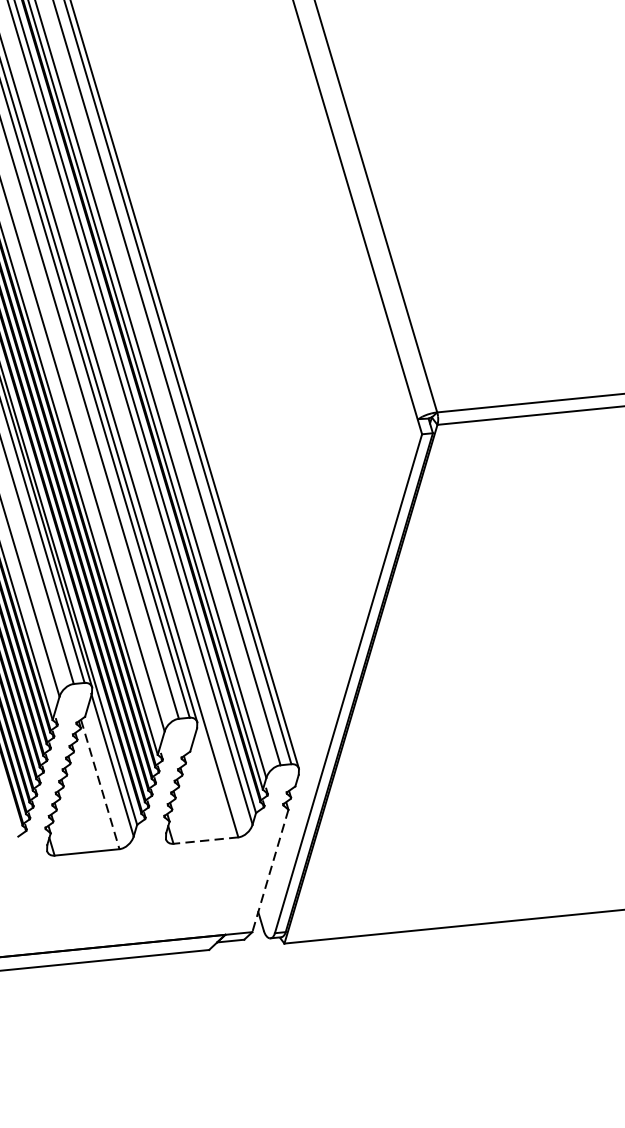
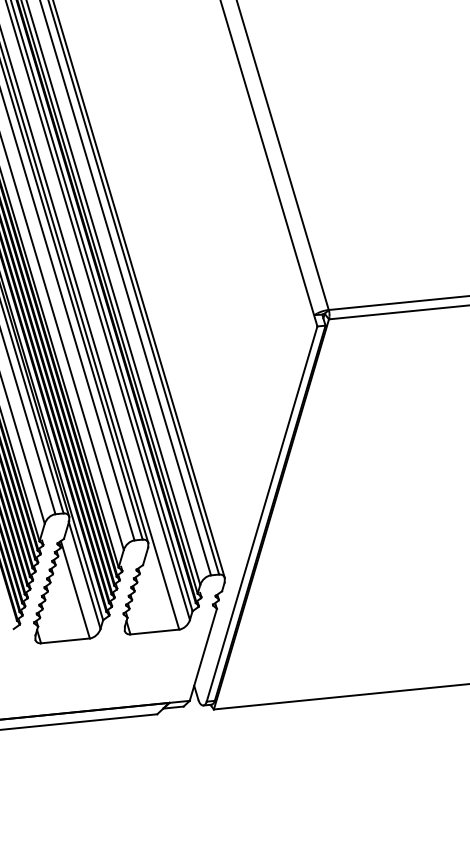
line: (100, 784) -> (75, 589), dashed -> solid
line: (205, 841) -> (154, 632), dashed -> solid
line: (270, 870) -> (203, 654), dashed -> solid

